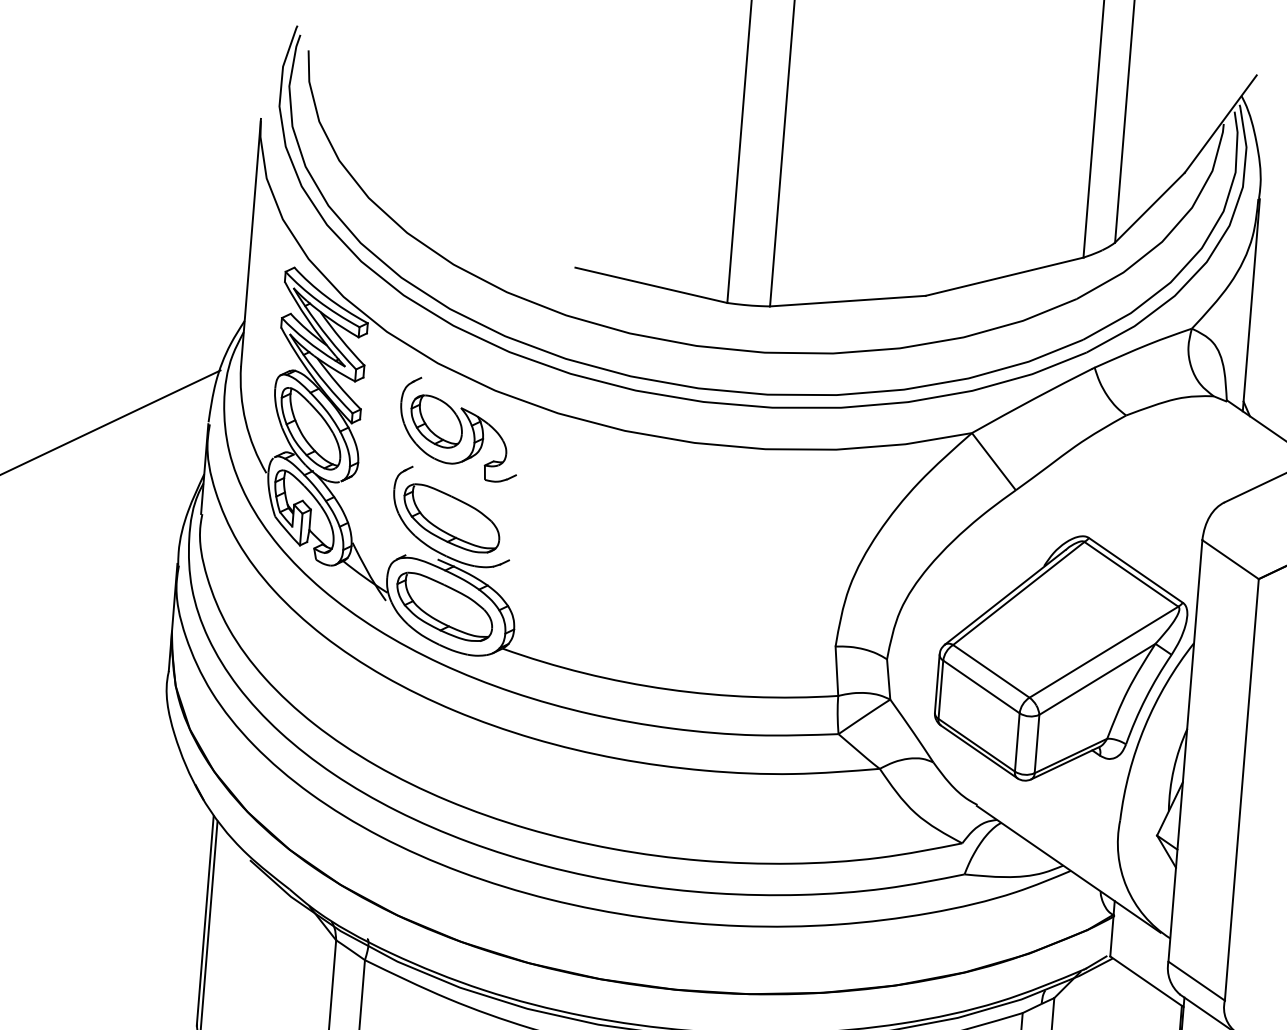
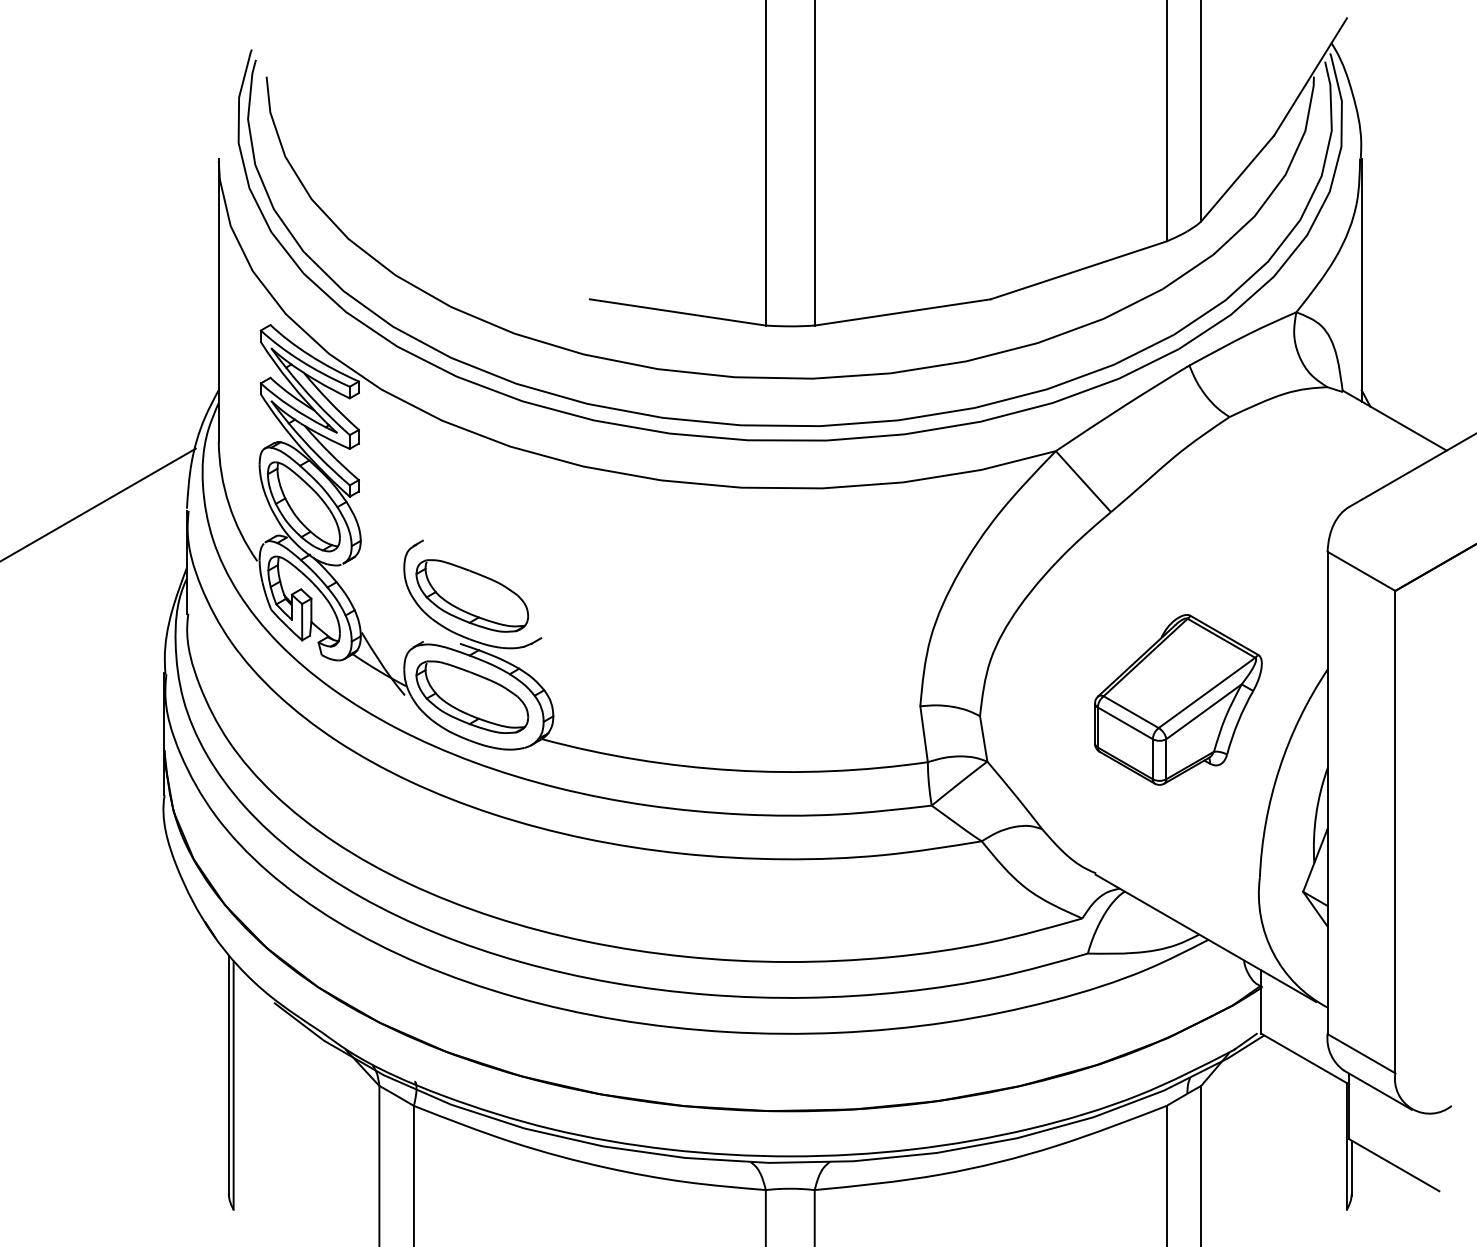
part: (459, 429) -> (472, 493), removed
part: (1061, 658) -> (1178, 699), size x0.6

